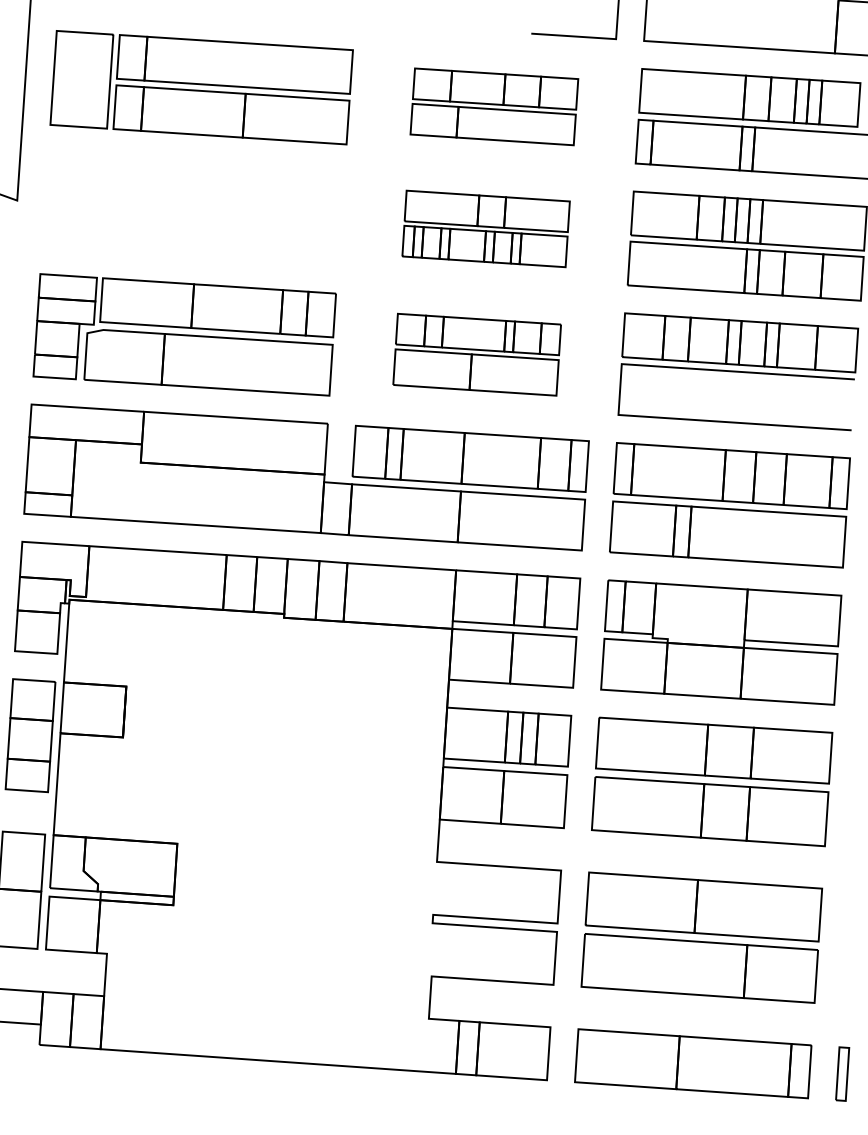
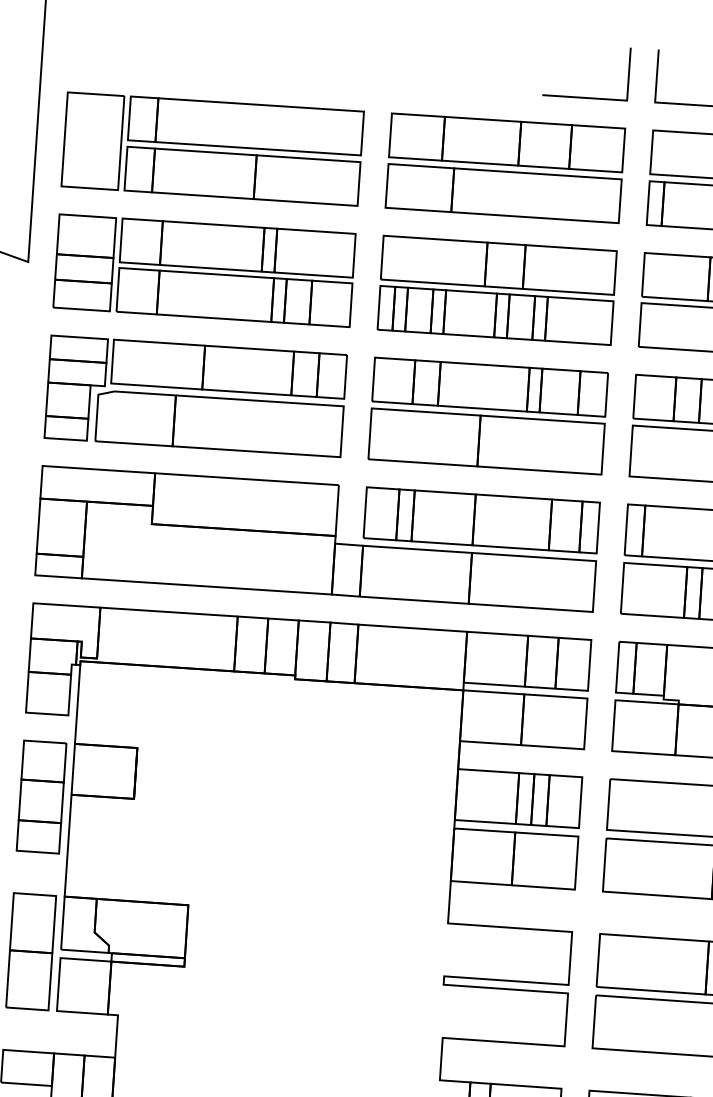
part: (494, 106) -> (505, 167), size x1.43
part: (193, 209) -> (204, 270), added
part: (485, 228) -> (496, 289), size x1.43
part: (476, 354) -> (487, 415), size x1.43

